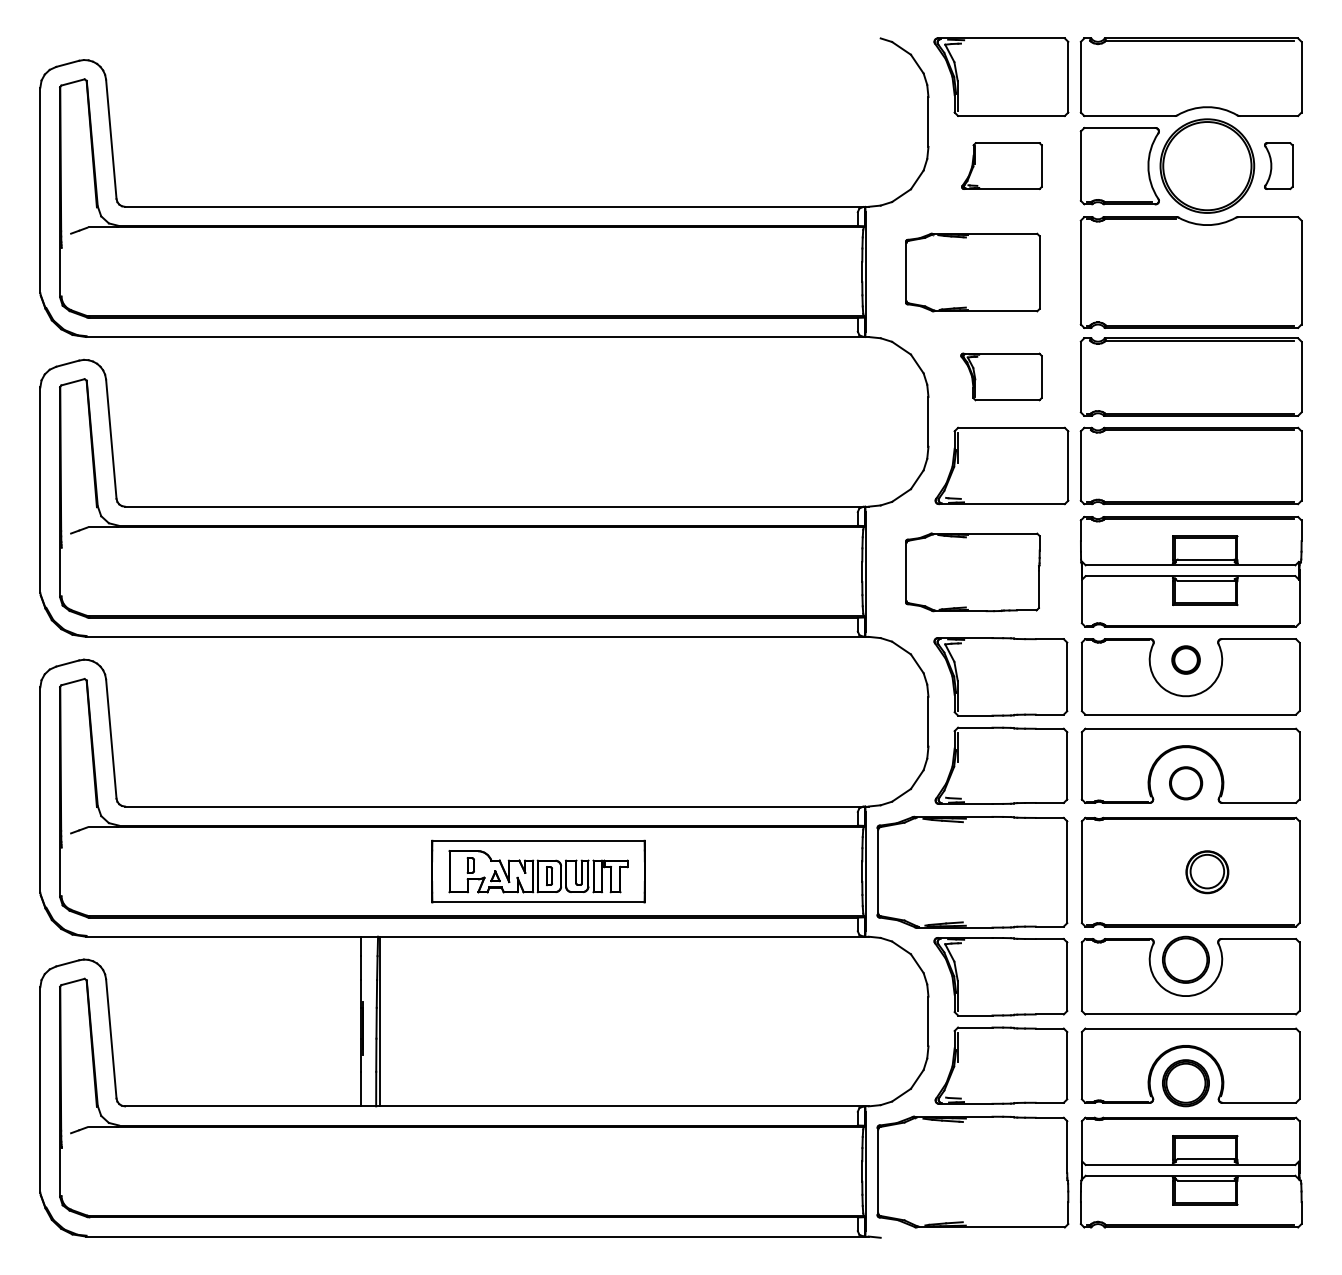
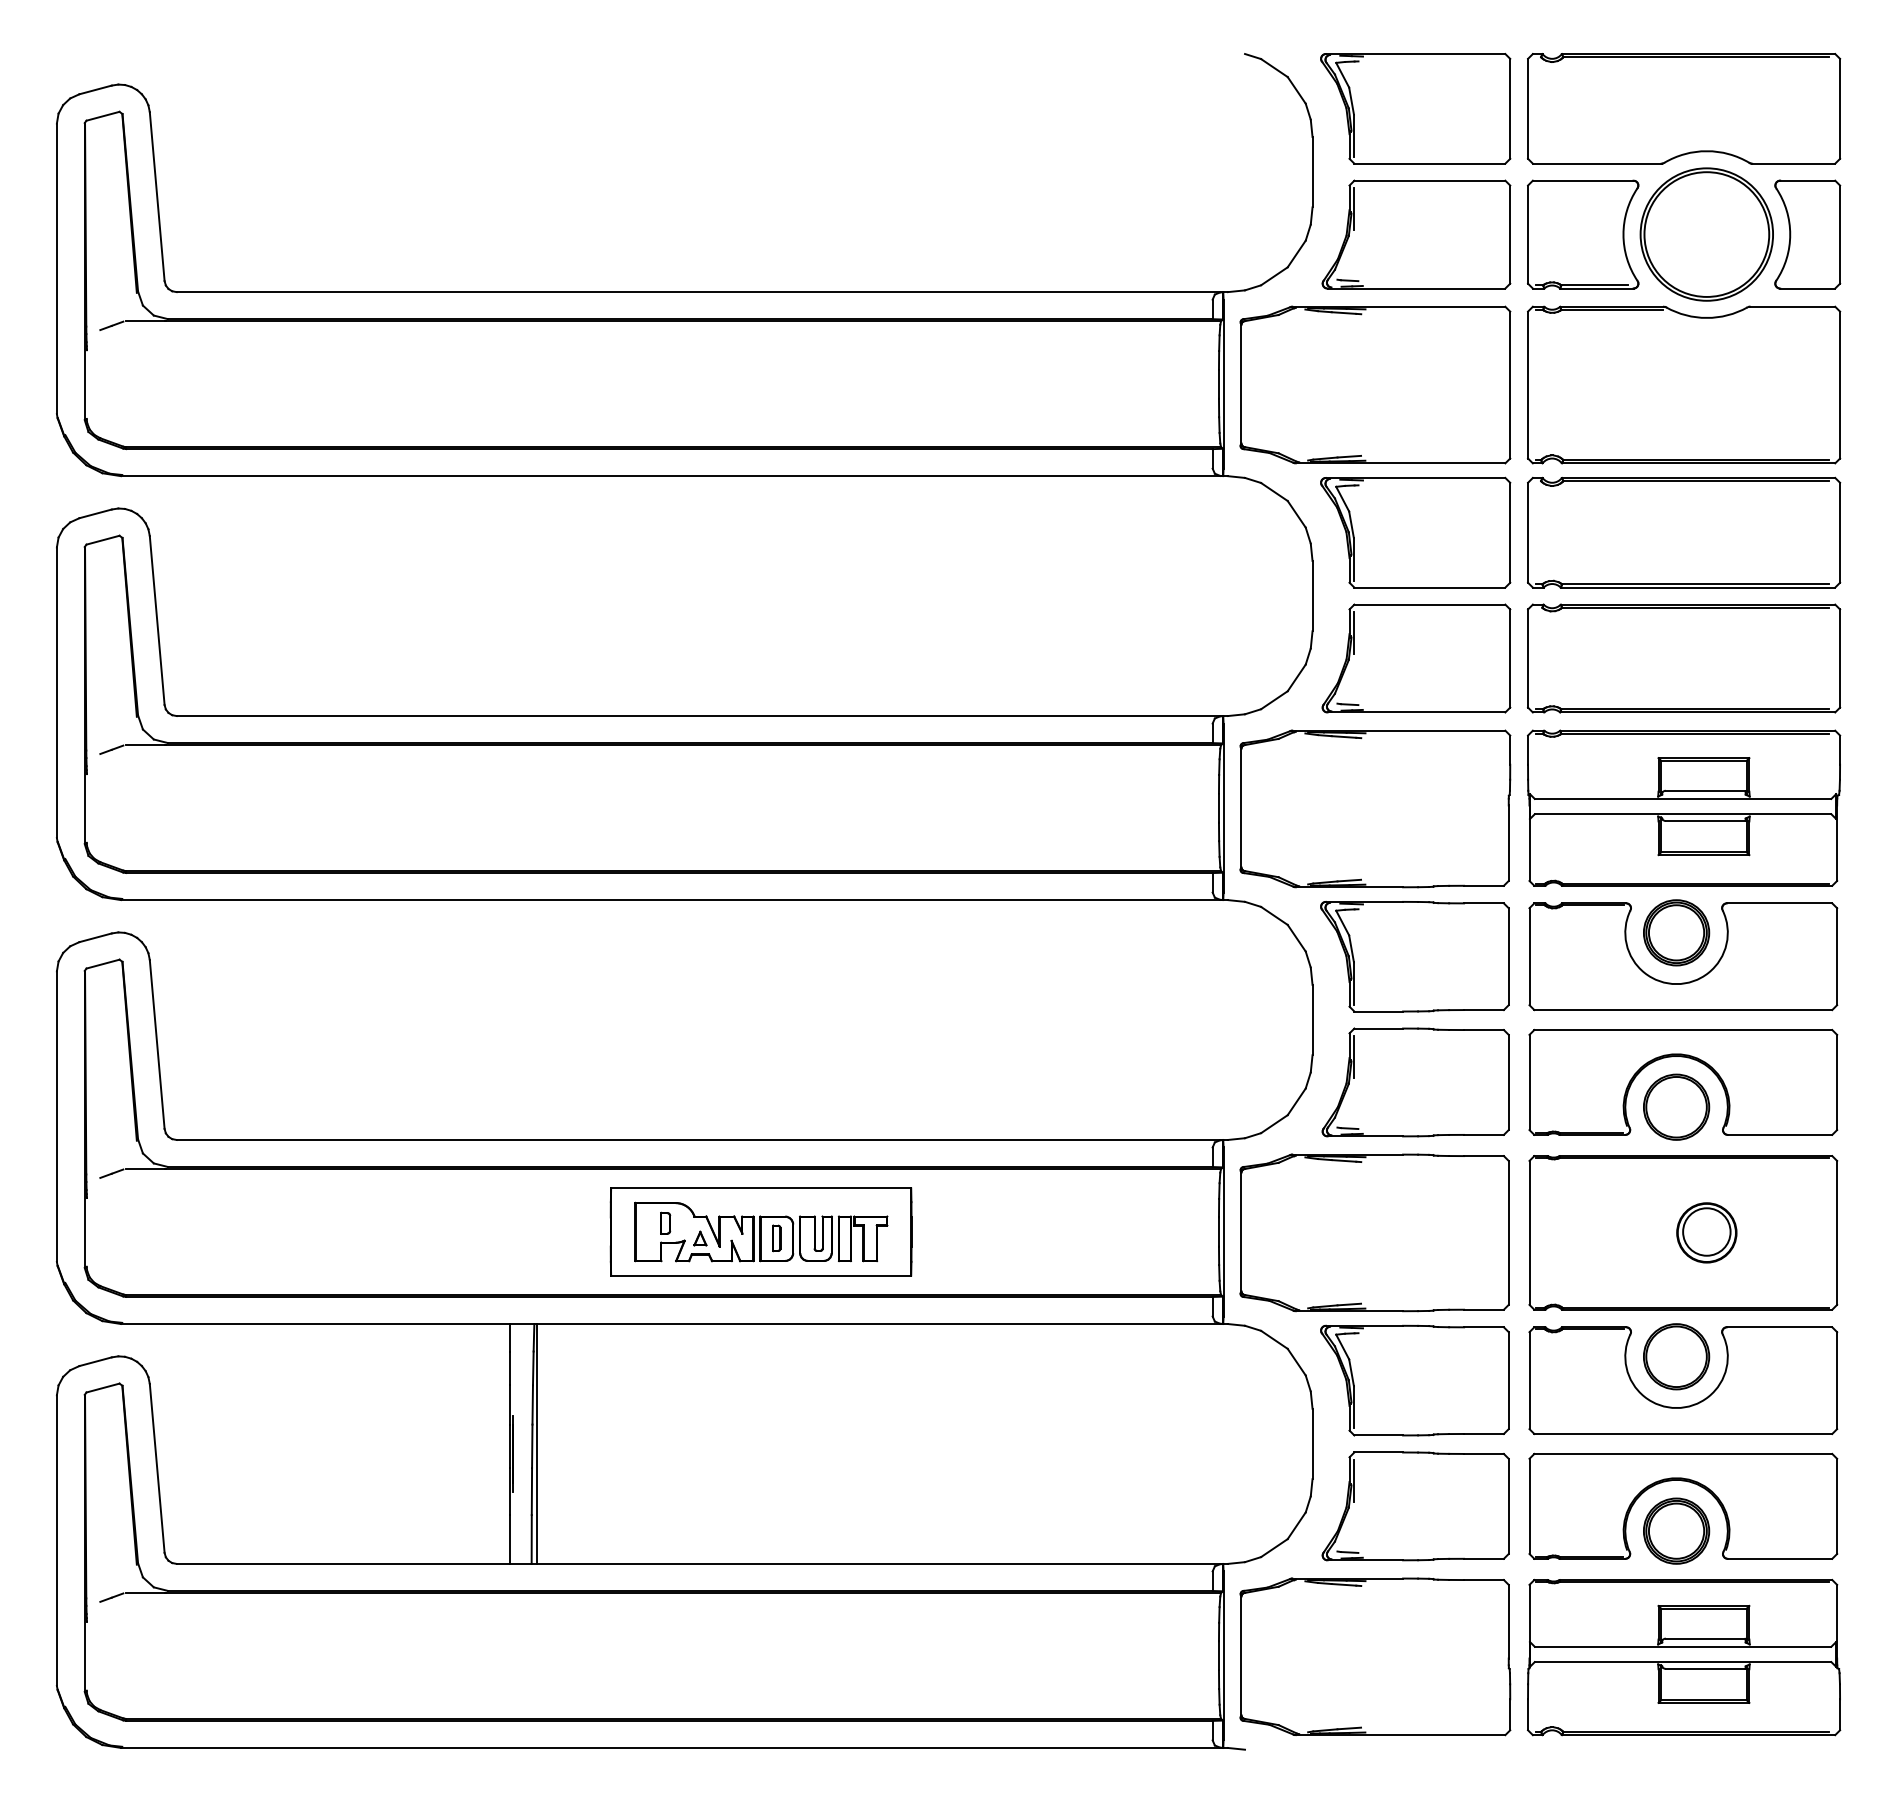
part: (1002, 166) -> (1416, 234), size x1.67
part: (1278, 166) -> (1807, 234), size x1.67
part: (973, 272) -> (1375, 384), size x1.43
part: (1001, 376) -> (1415, 532), size x1.67
part: (973, 572) -> (1375, 808), size x1.43
part: (1185, 659) -> (1676, 932), size x1.67
part: (1185, 782) -> (1676, 1106), size x1.43

